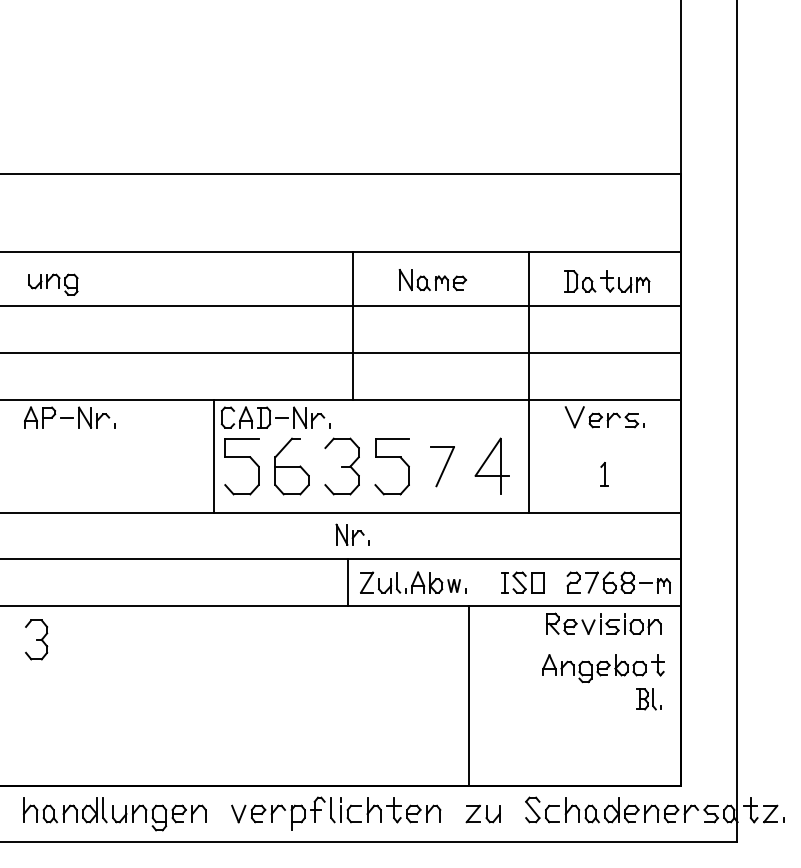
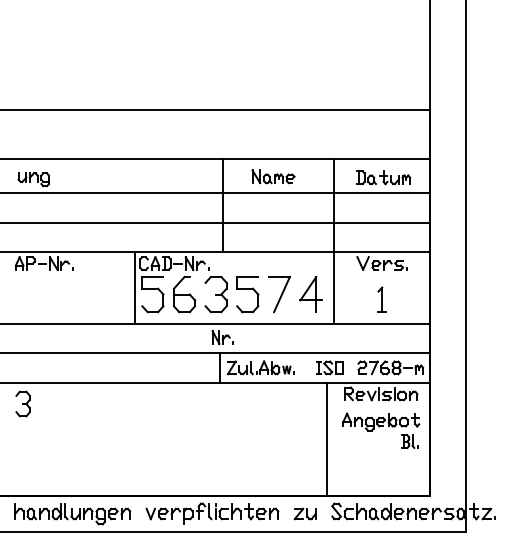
part: (442, 466) -> (279, 294), size x1.43
part: (603, 474) -> (381, 299), size x1.67
line: (469, 696) -> (327, 439), moved

